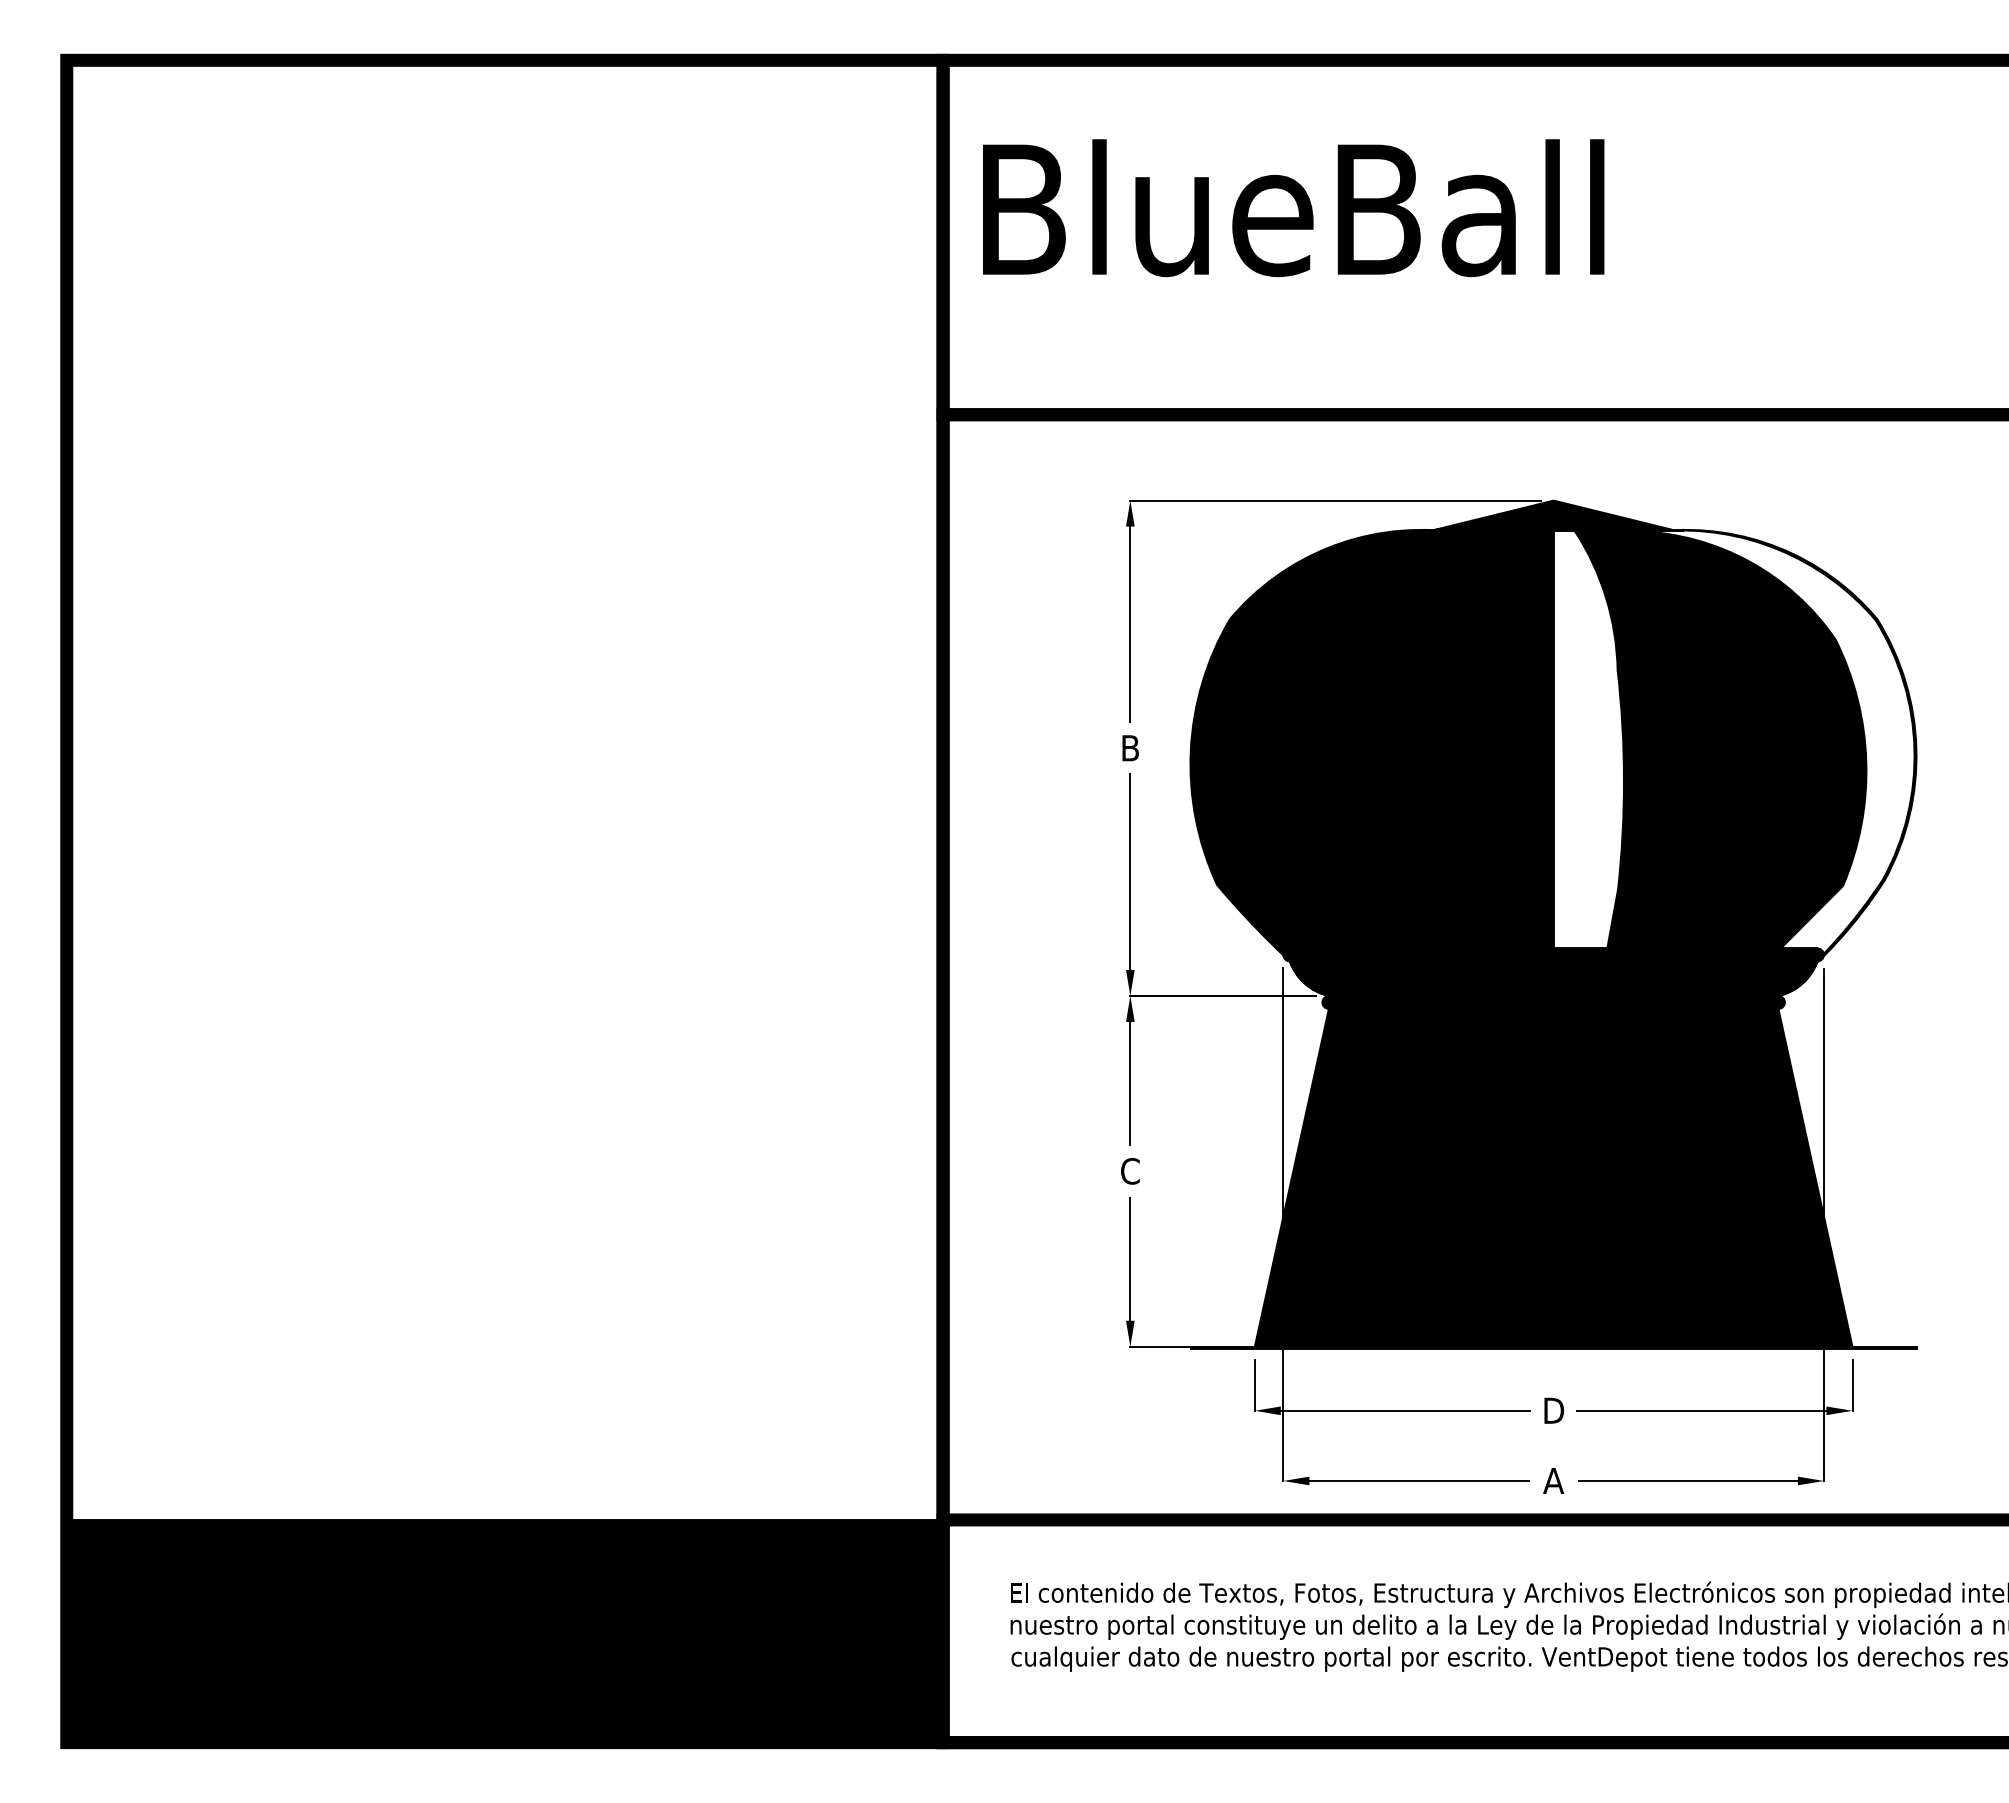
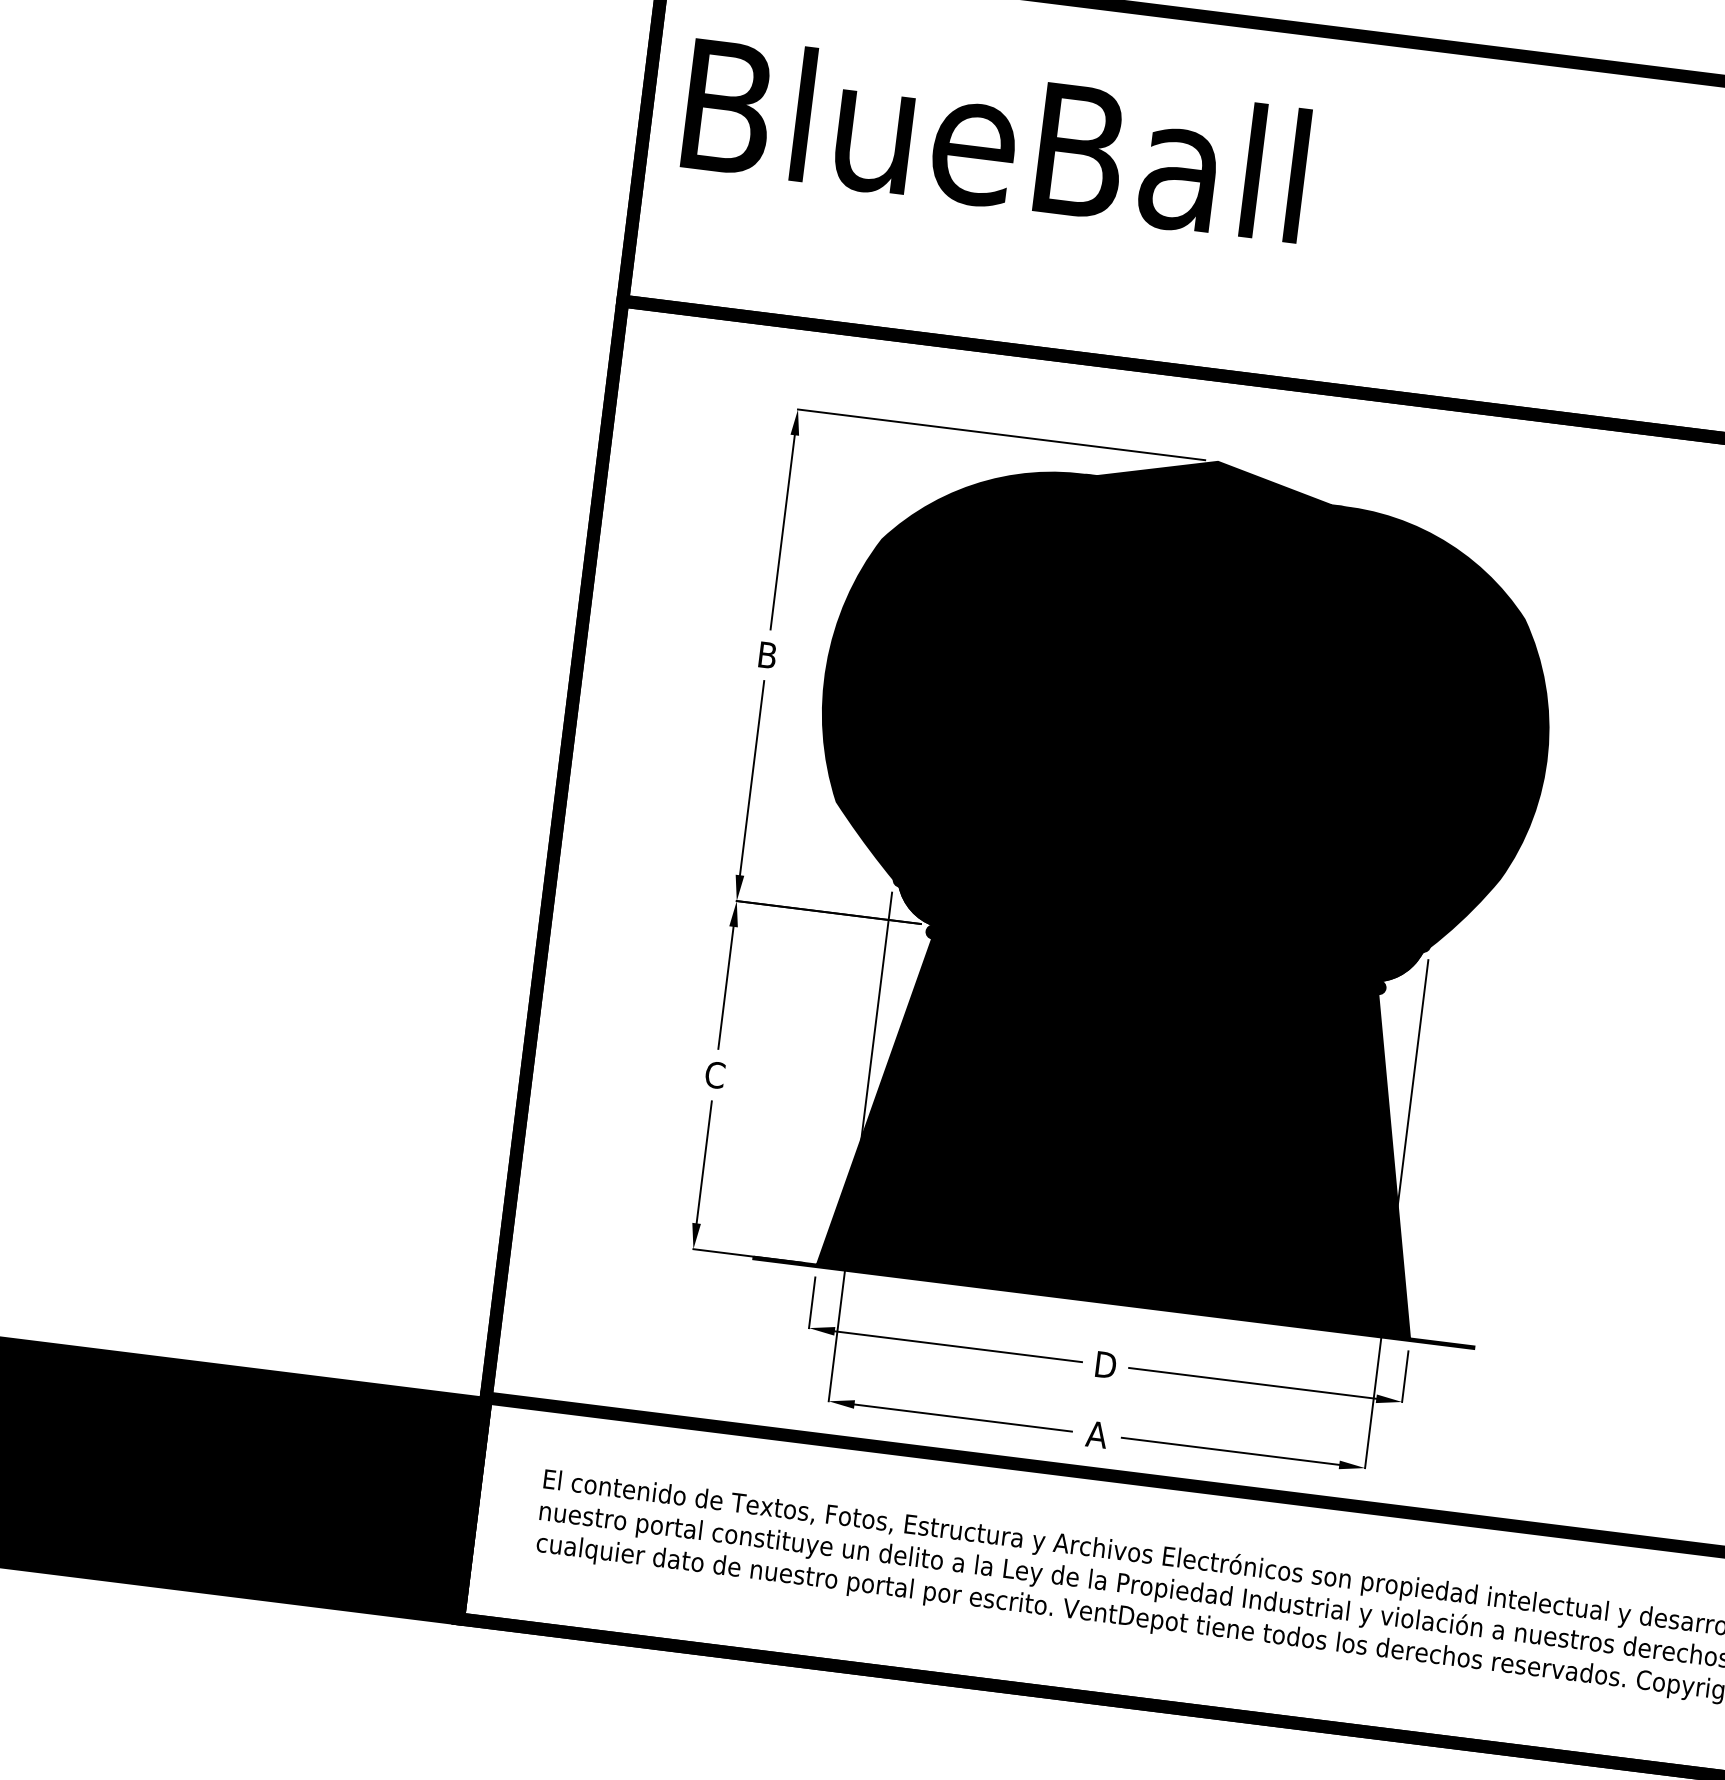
fill: (1588, 739) -> (1223, 703), added
fill: (1776, 741) -> (1409, 728), added

